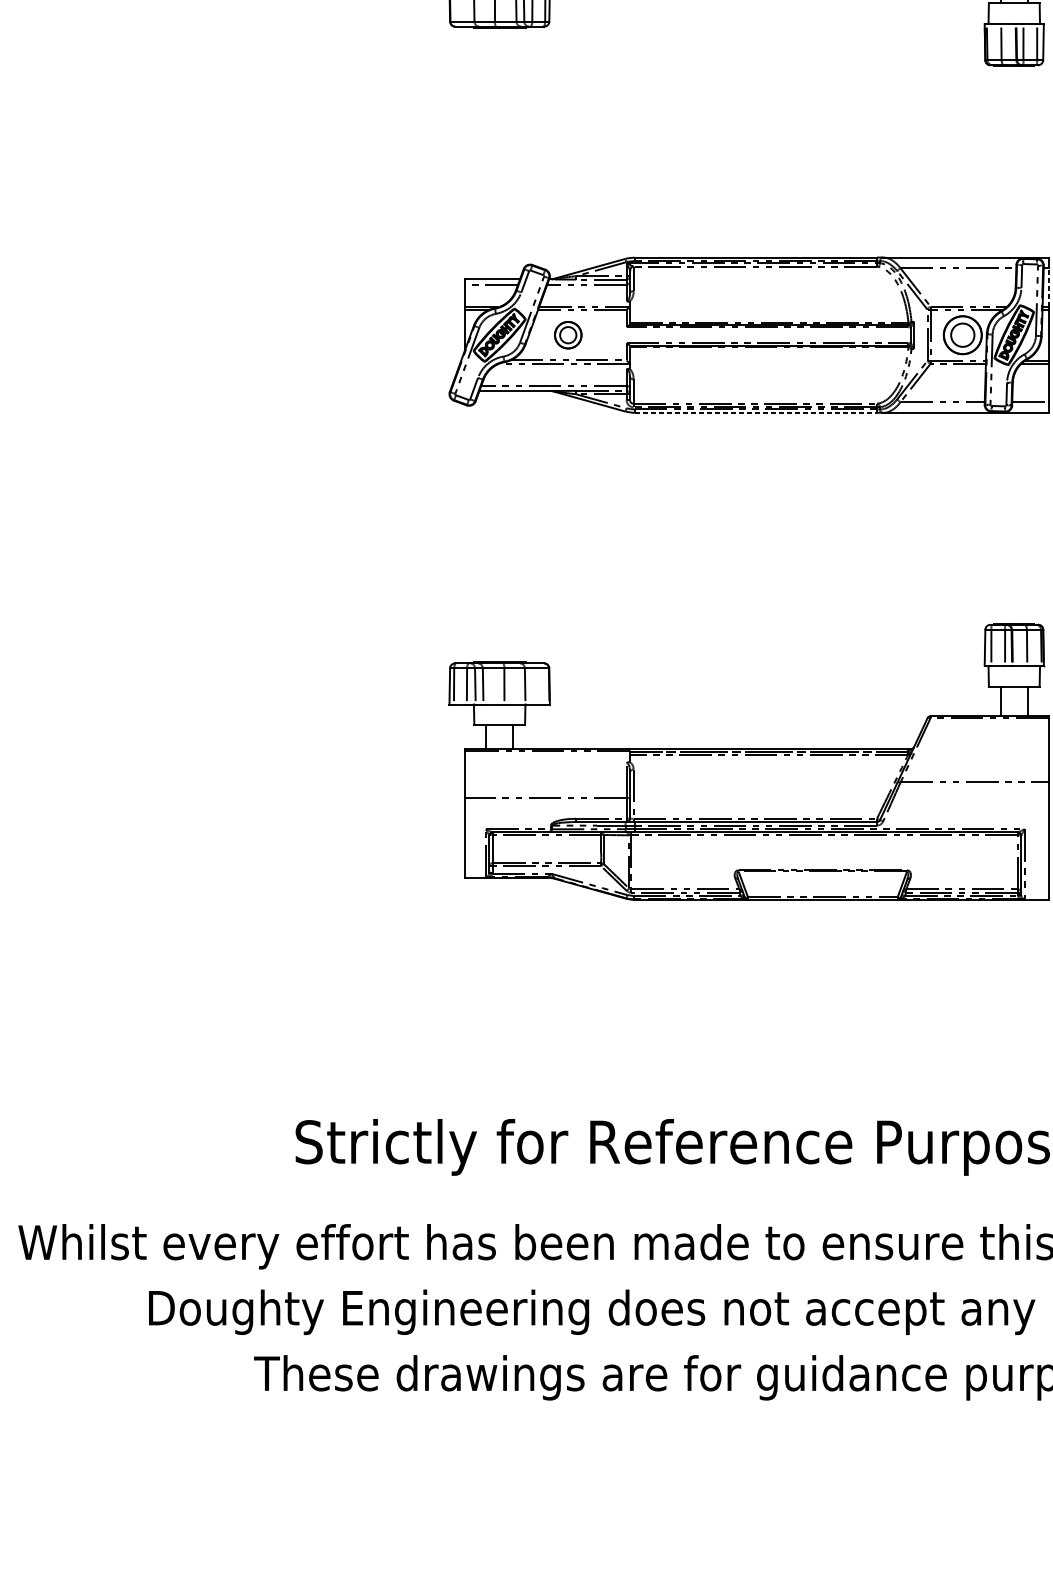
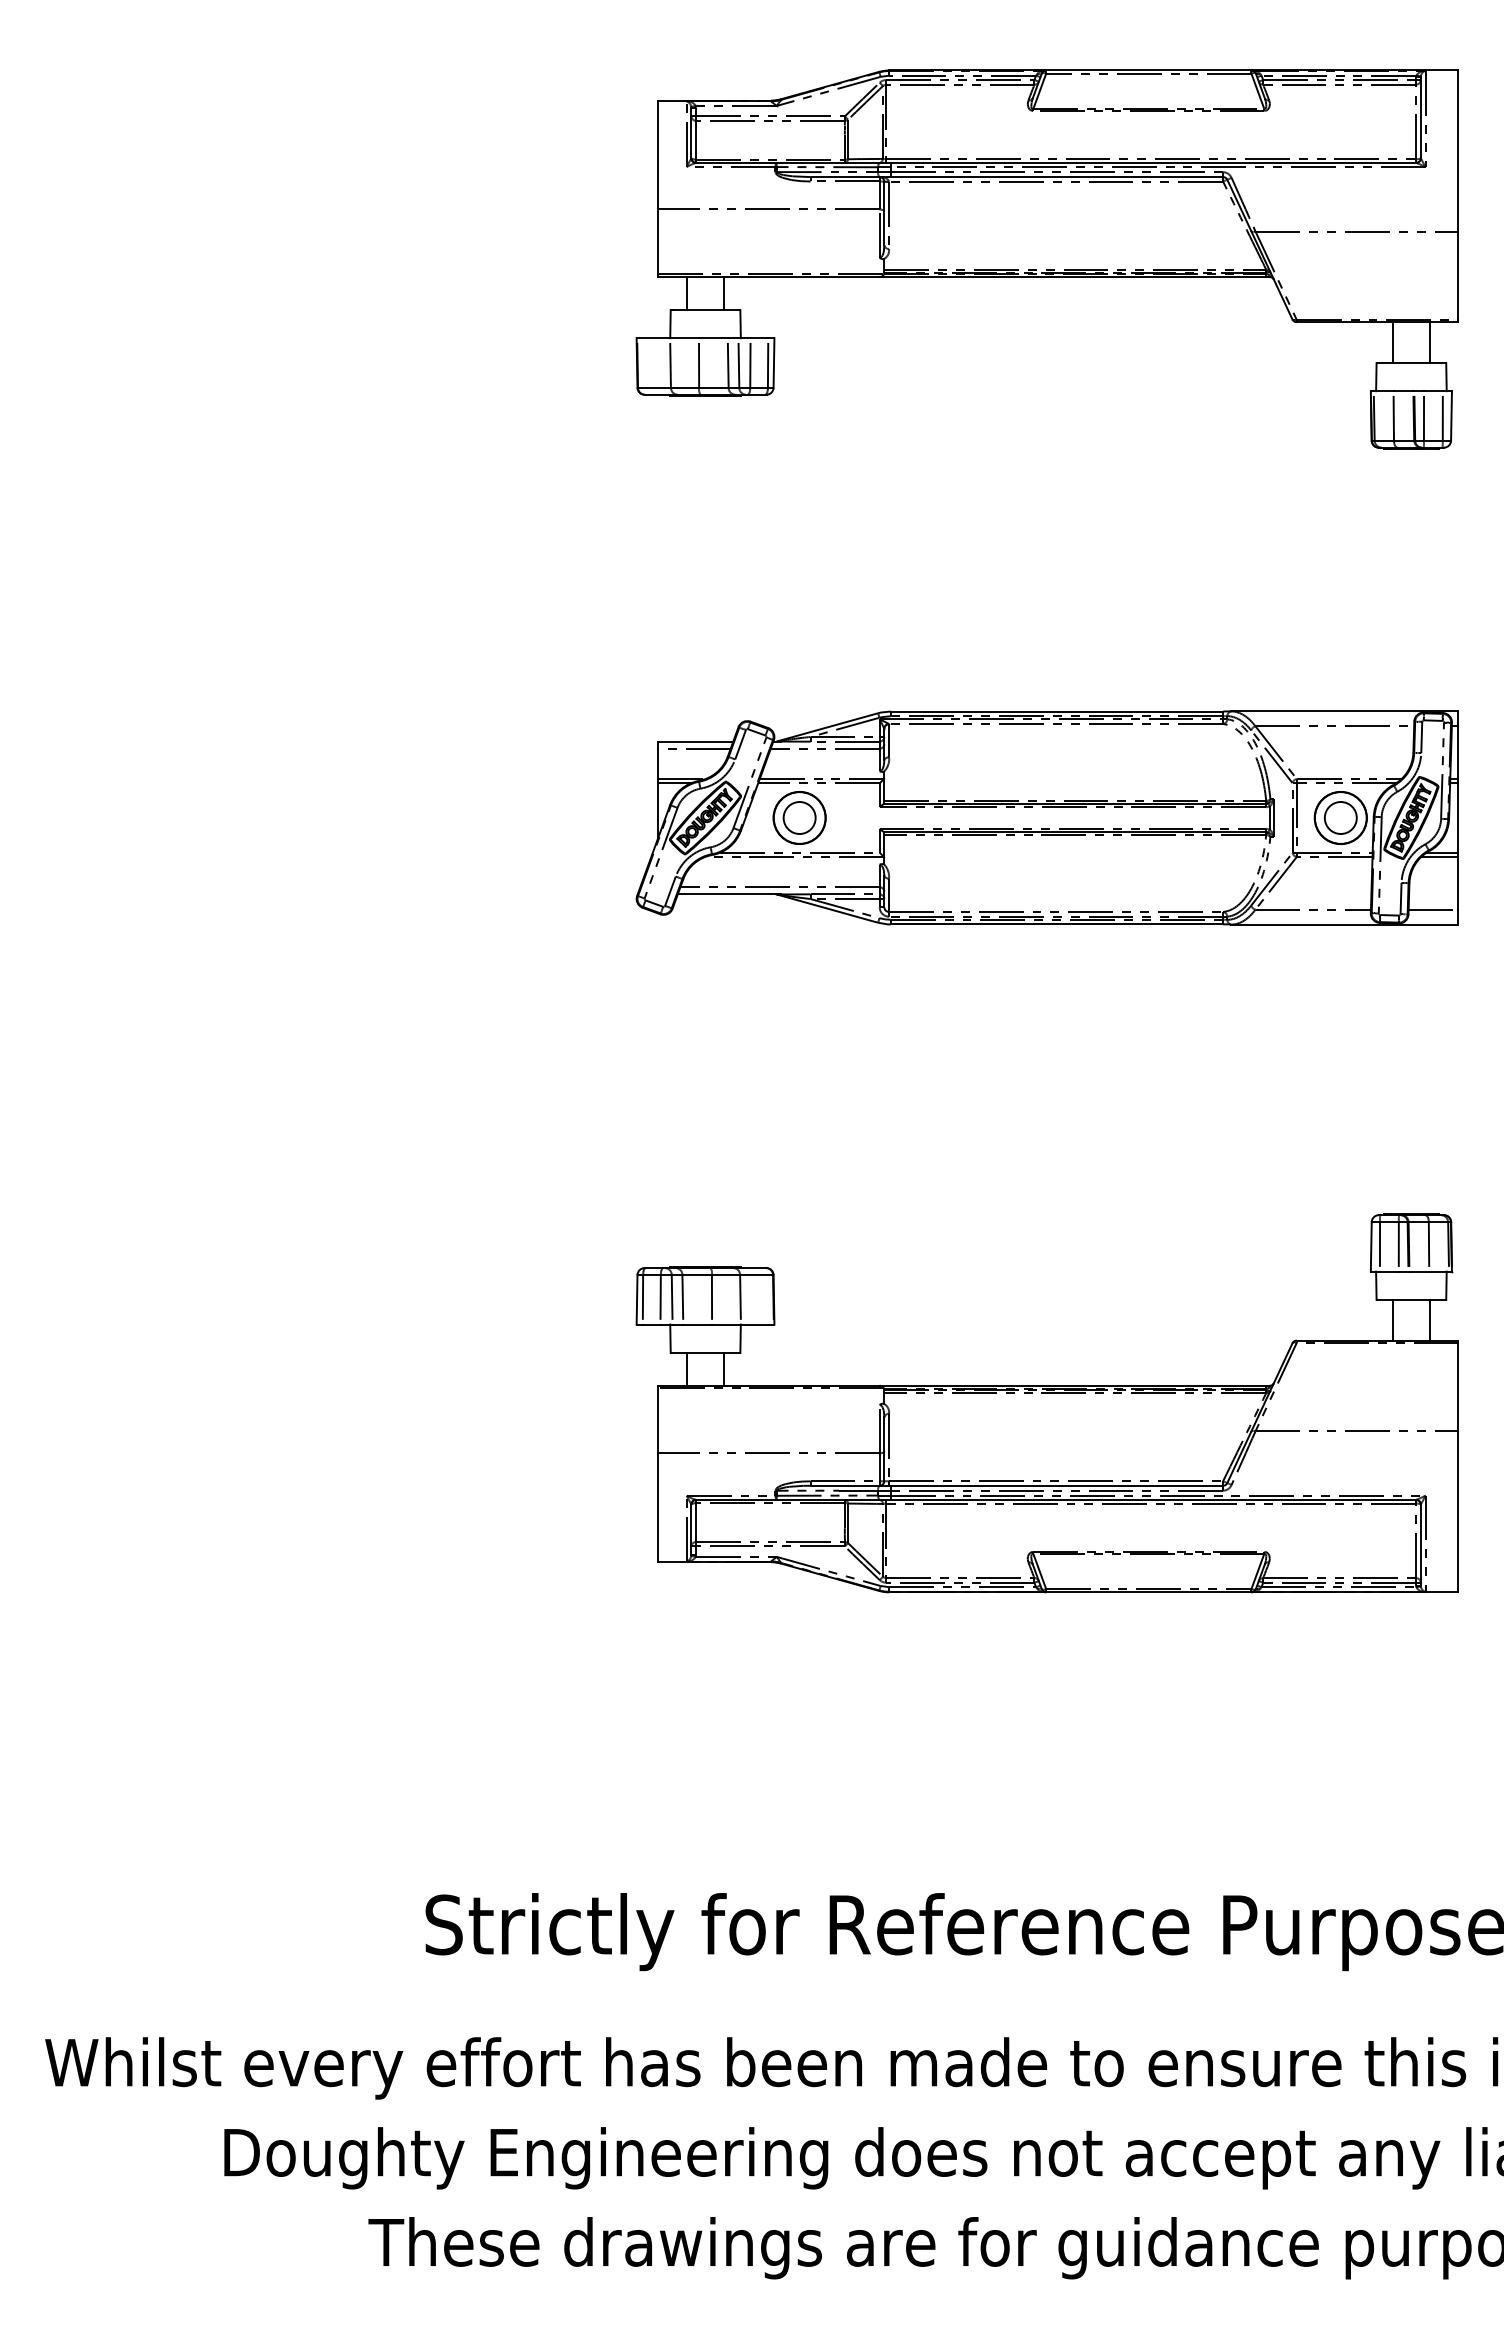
line: (1048, 287) -> (1458, 752), dashed -> solid
part: (568, 334) -> (799, 817), size x1.43
line: (756, 412) -> (1057, 924), dashed -> solid

